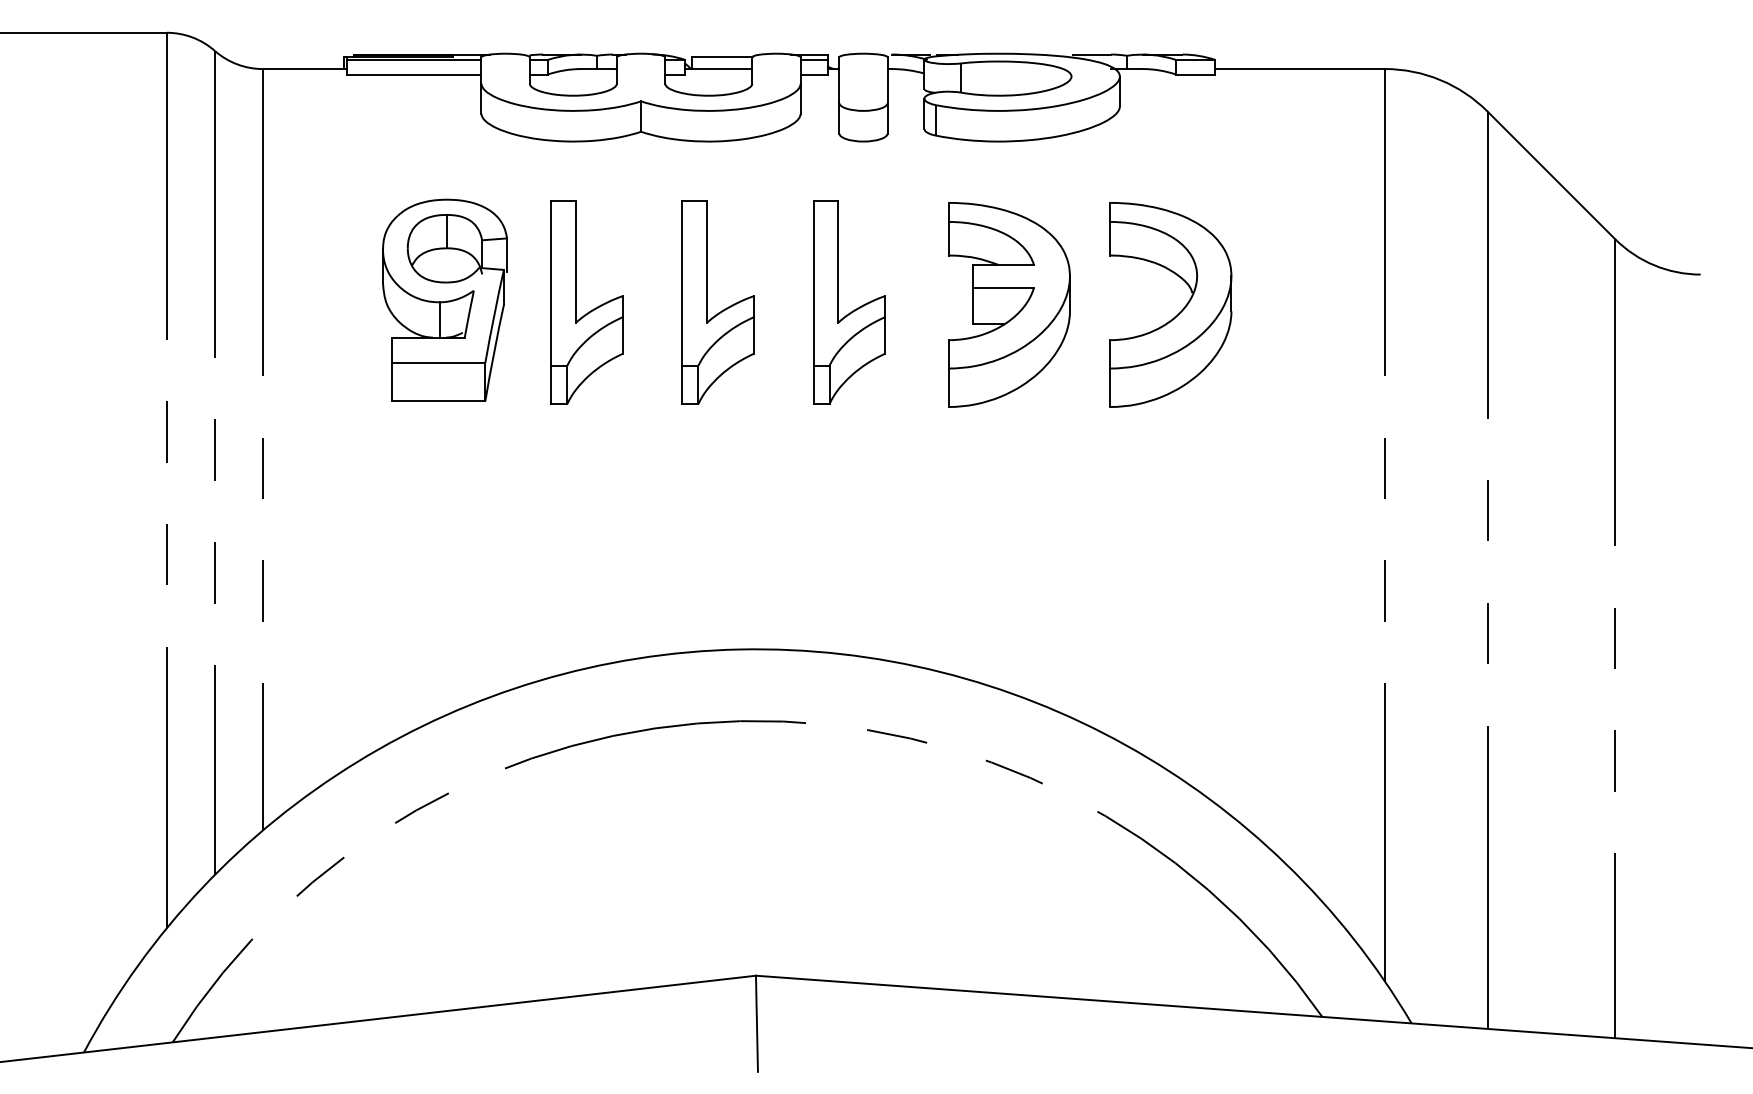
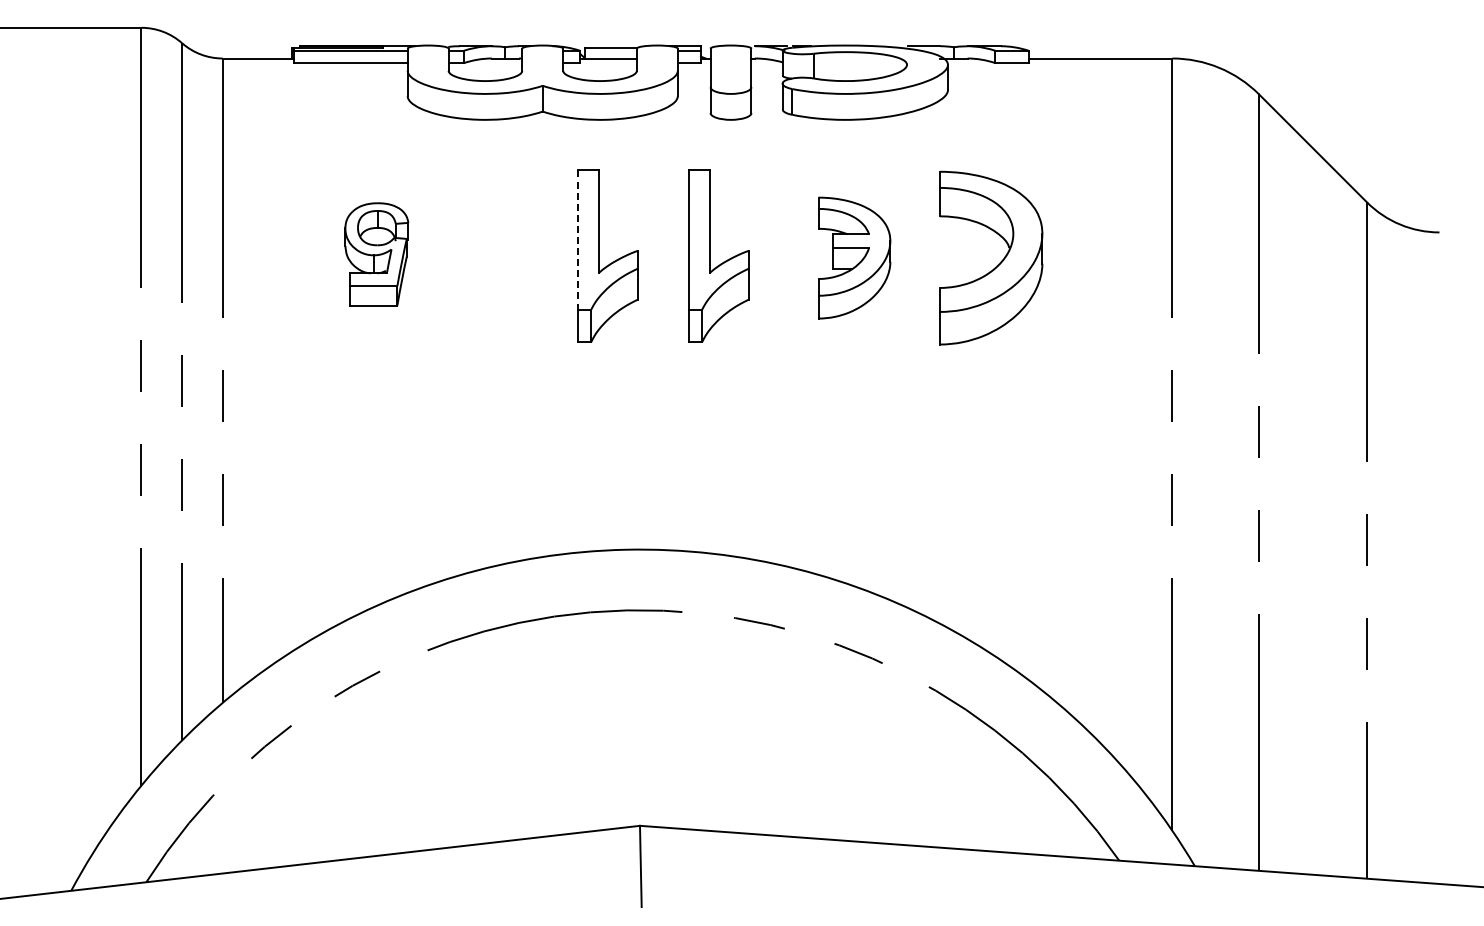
line: (682, 284) -> (577, 240), solid -> dashed
part: (444, 300) -> (376, 254), size x0.6
part: (1009, 304) -> (854, 257), size x0.7
part: (592, 308) -> (501, 261), removed

